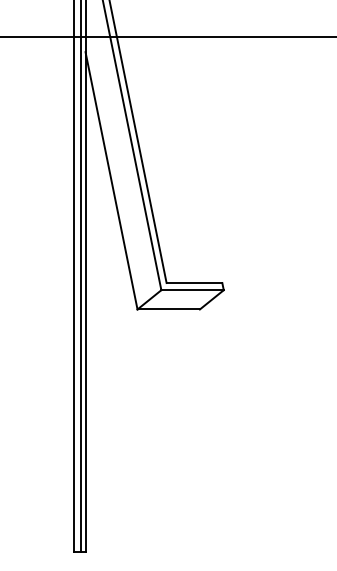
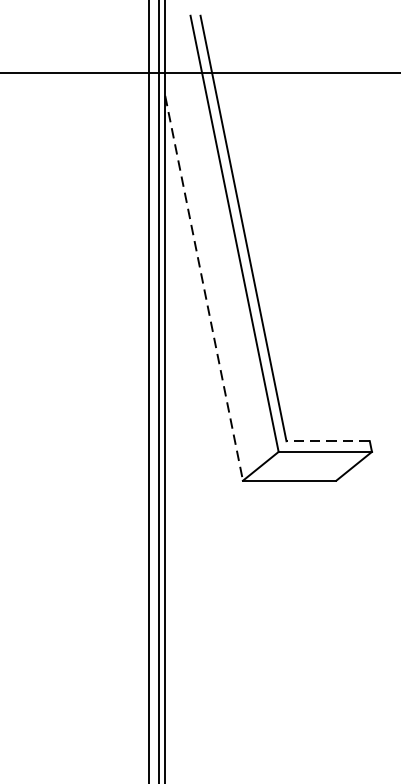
line: (111, 181) -> (204, 289), solid -> dashed
line: (194, 283) -> (328, 441), solid -> dashed

